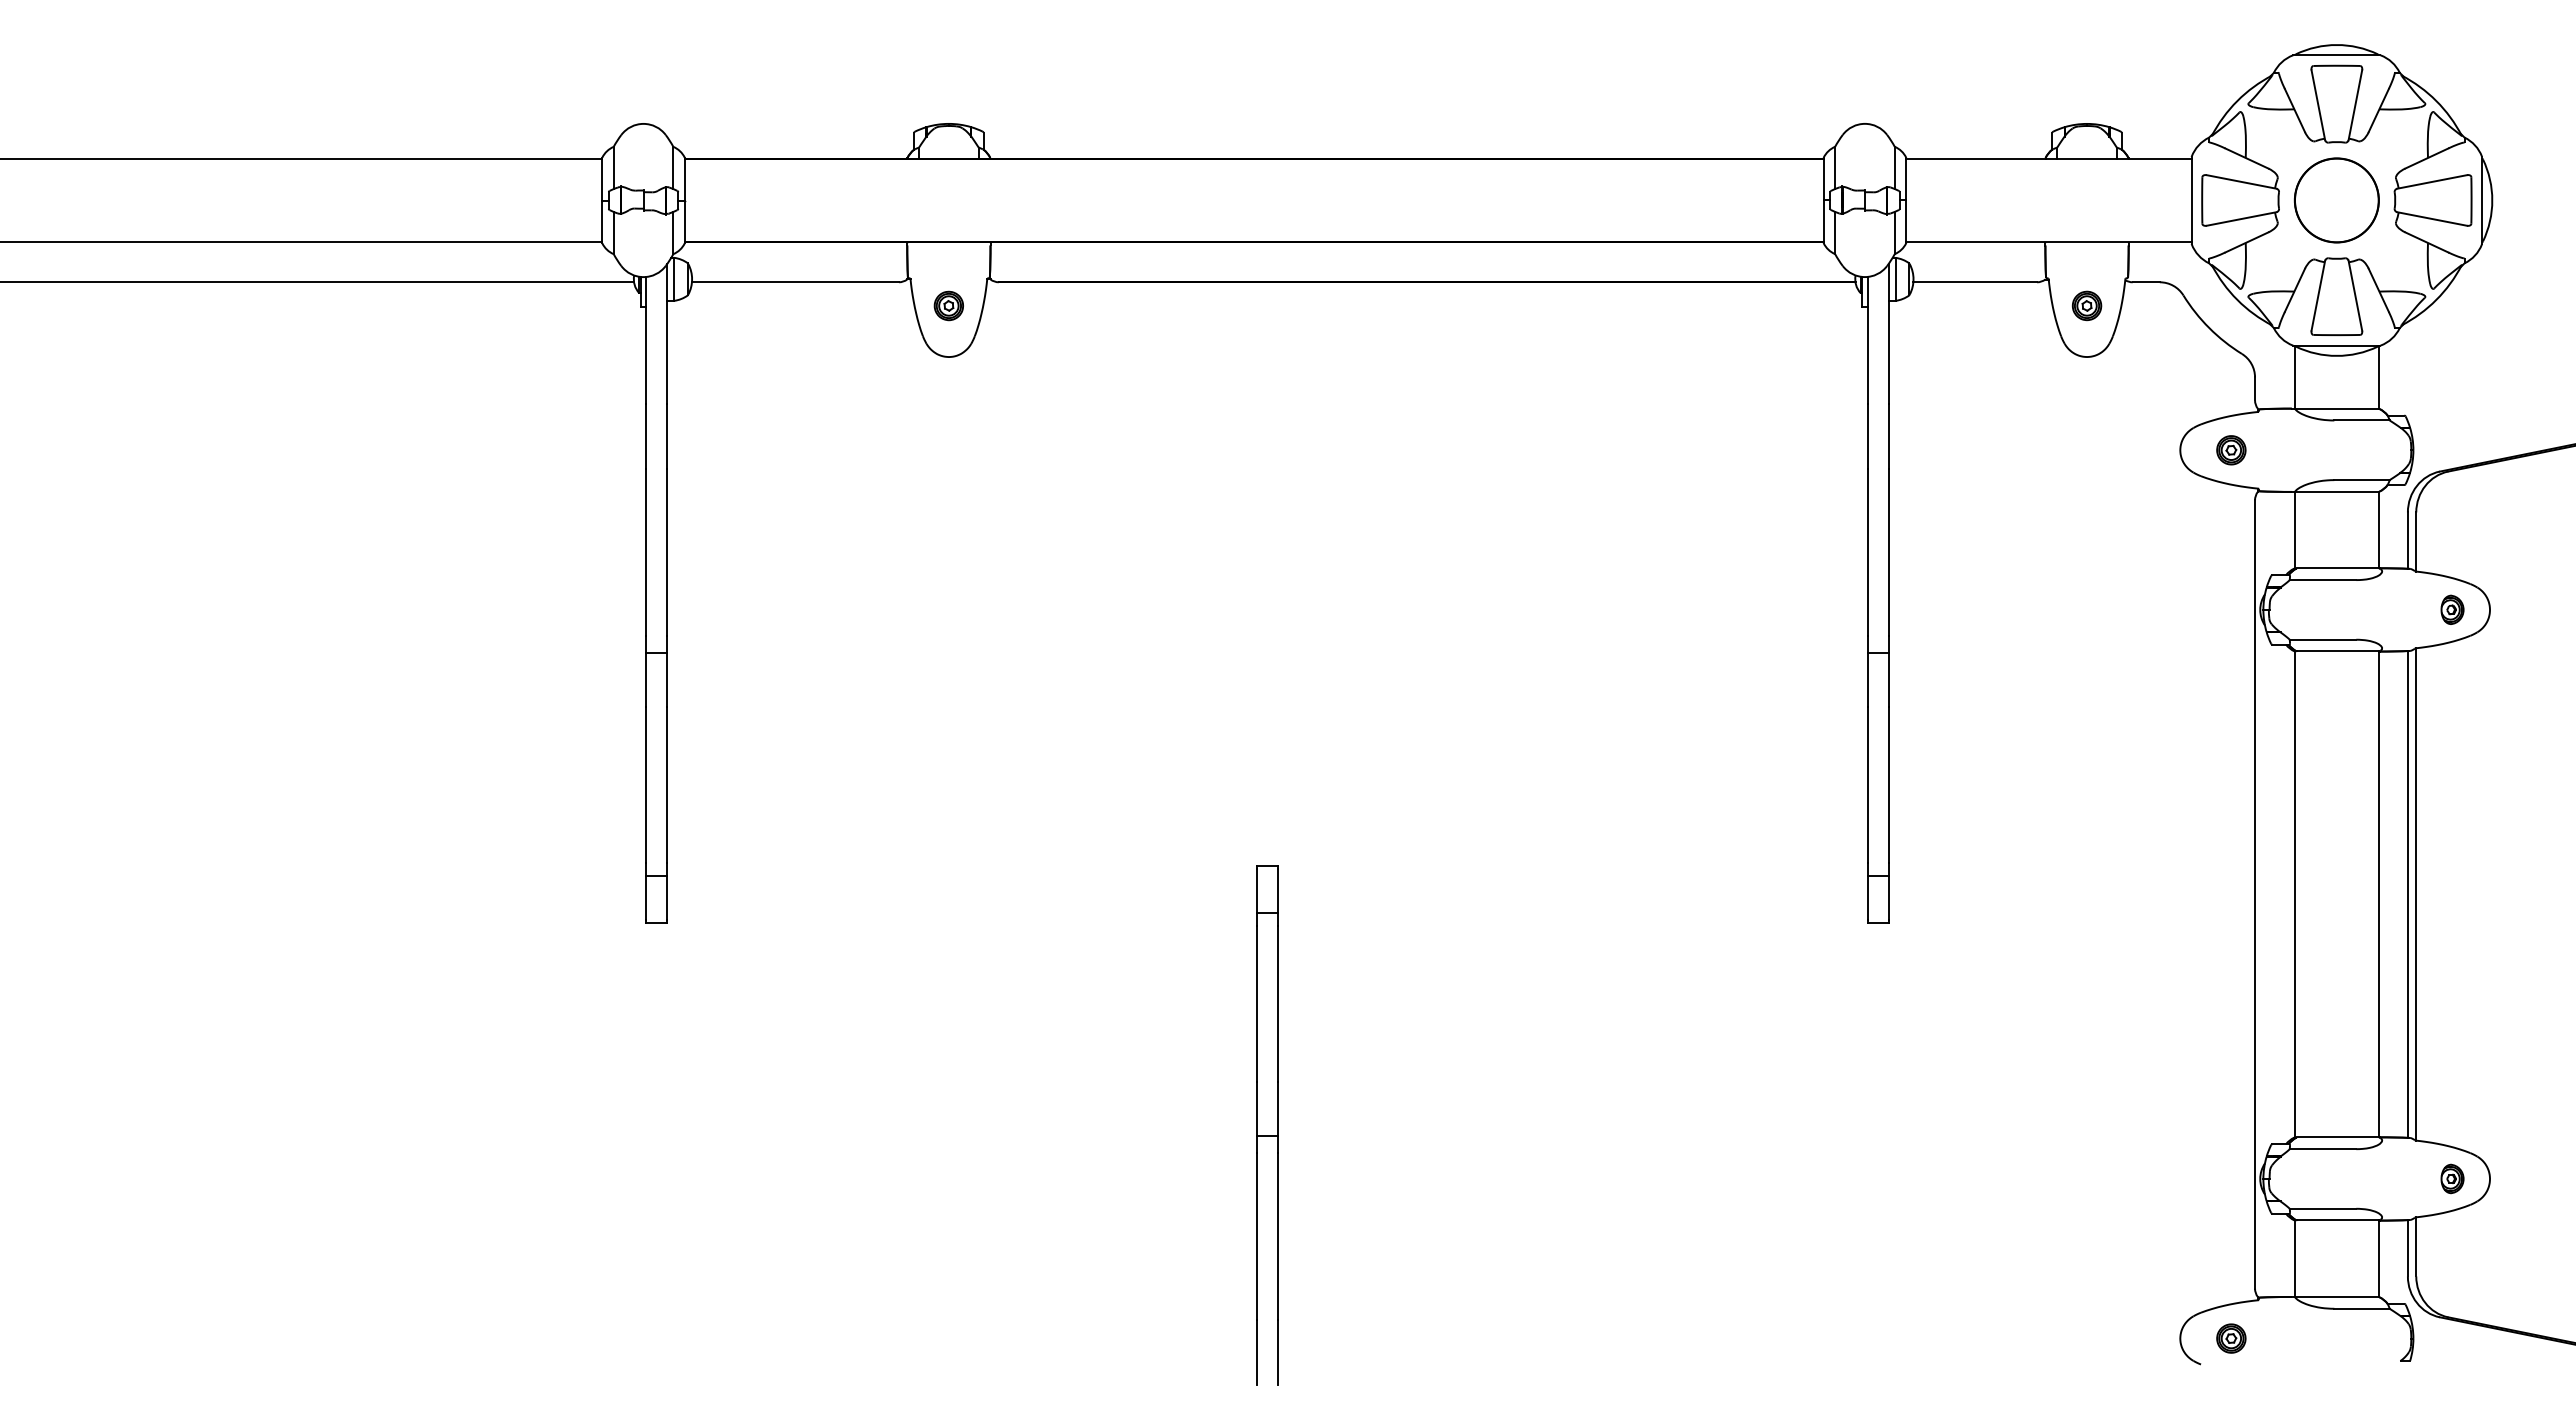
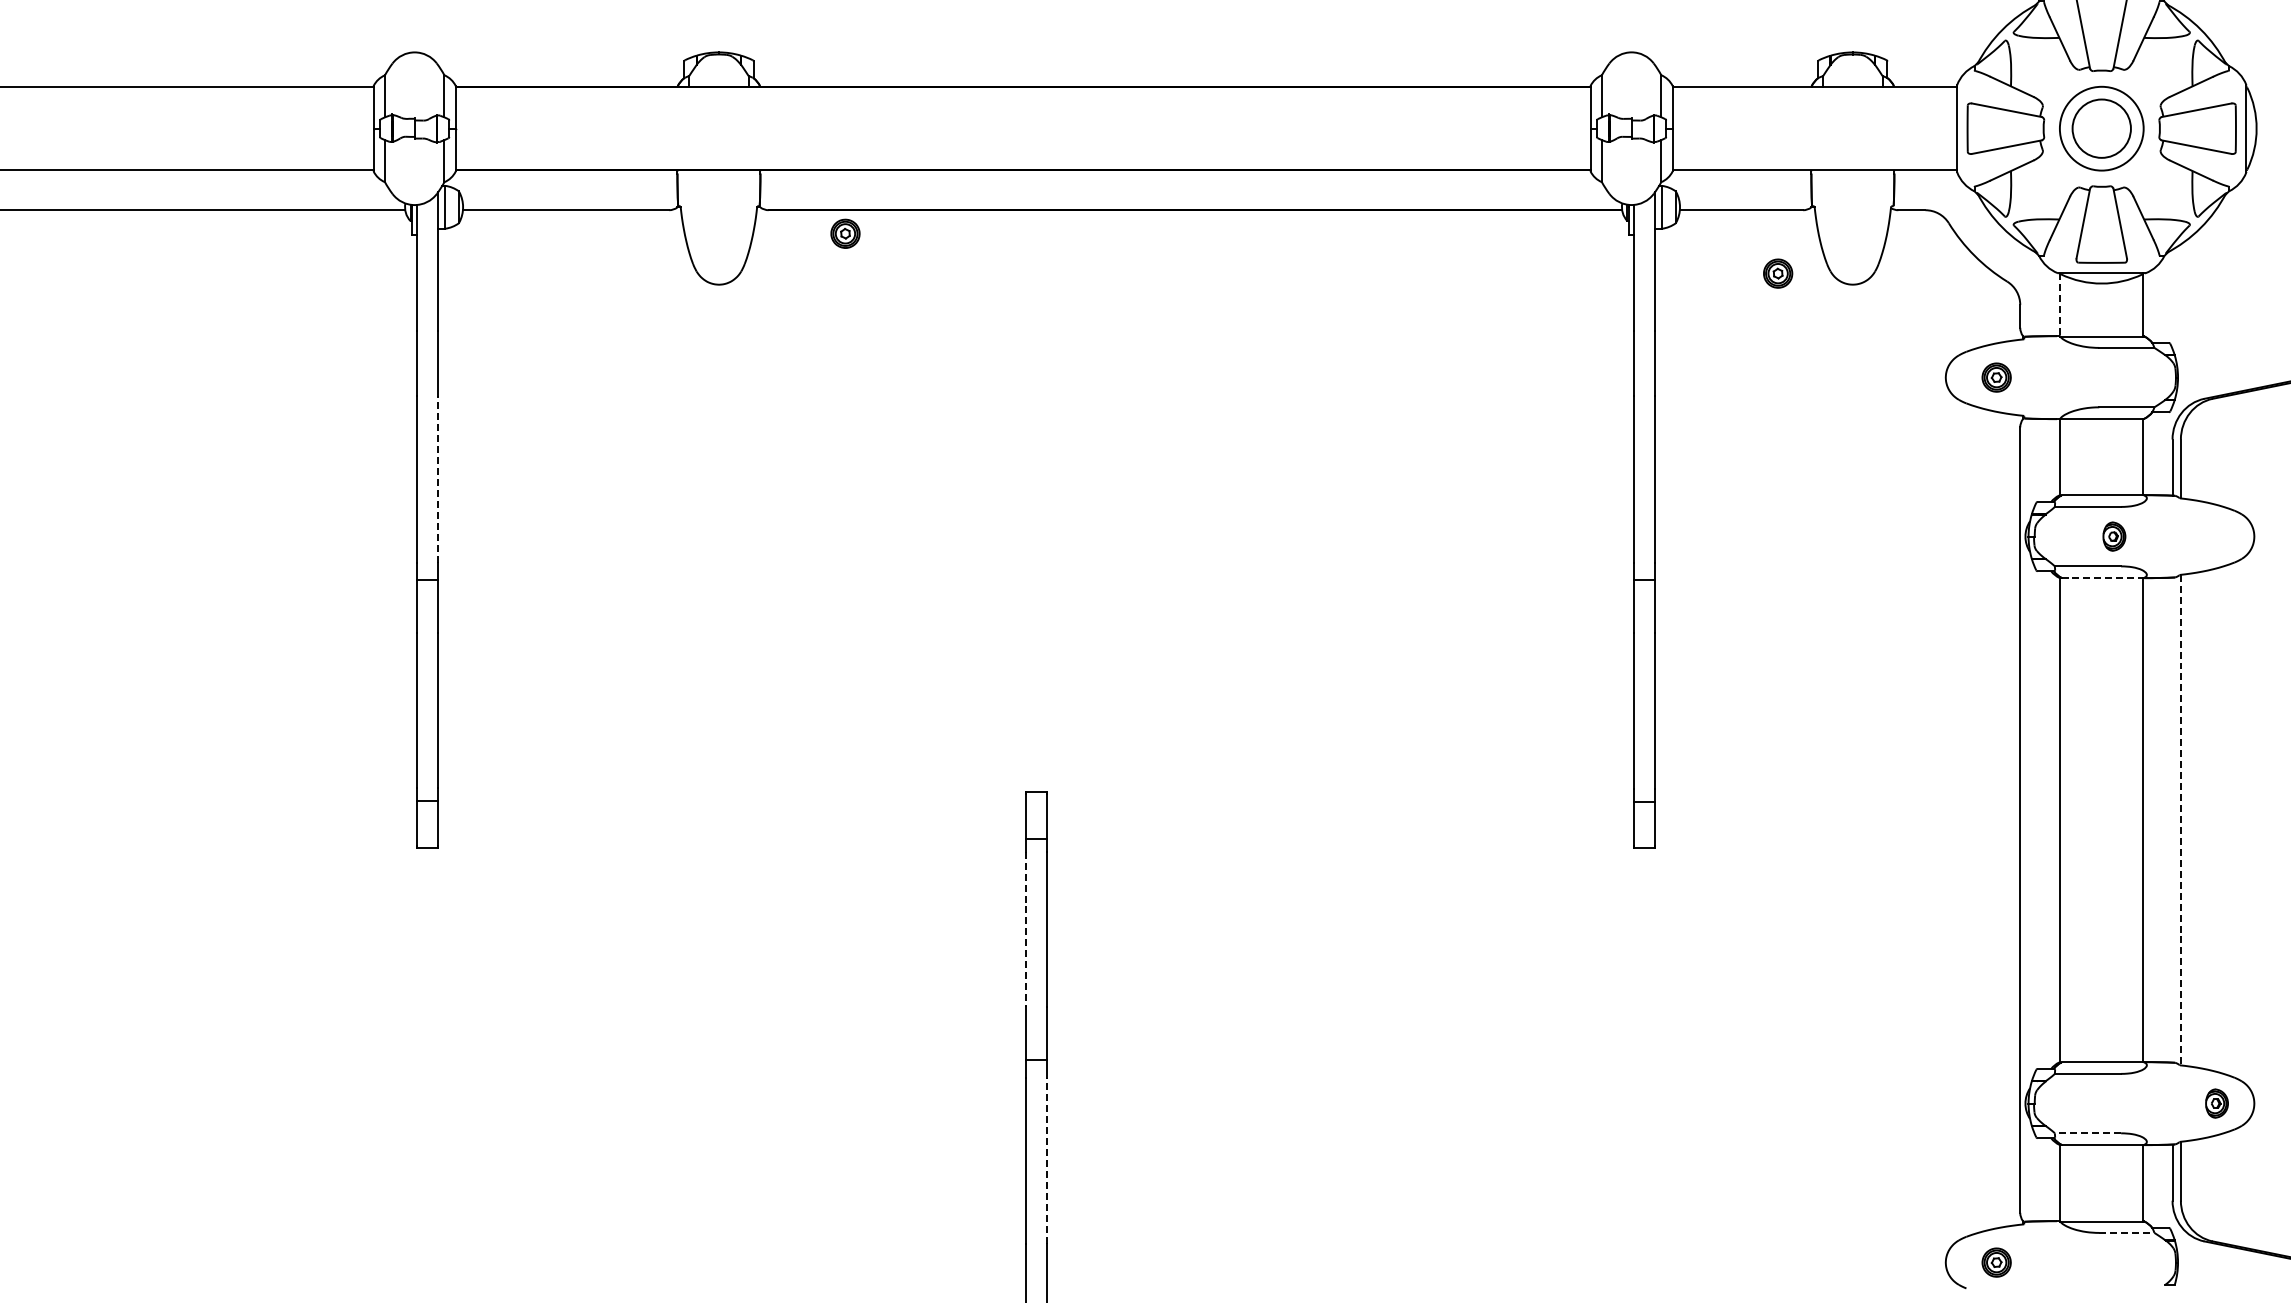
circle: (2336, 200) -> (2101, 128), size x0.7
part: (948, 305) -> (845, 233), moved
part: (2086, 305) -> (1777, 273), moved
line: (2295, 377) -> (2060, 305), solid -> dashed
line: (667, 552) -> (438, 479), solid -> dashed
part: (2452, 609) -> (2114, 536), moved
line: (2337, 651) -> (2102, 578), solid -> dashed
line: (2407, 894) -> (2172, 820), removed
line: (2416, 894) -> (2181, 820), solid -> dashed
line: (1257, 1004) -> (1026, 929), solid -> dashed
line: (2322, 1208) -> (2087, 1133), solid -> dashed
line: (1277, 1235) -> (1046, 1159), solid -> dashed
line: (2362, 1308) -> (2127, 1232), solid -> dashed

